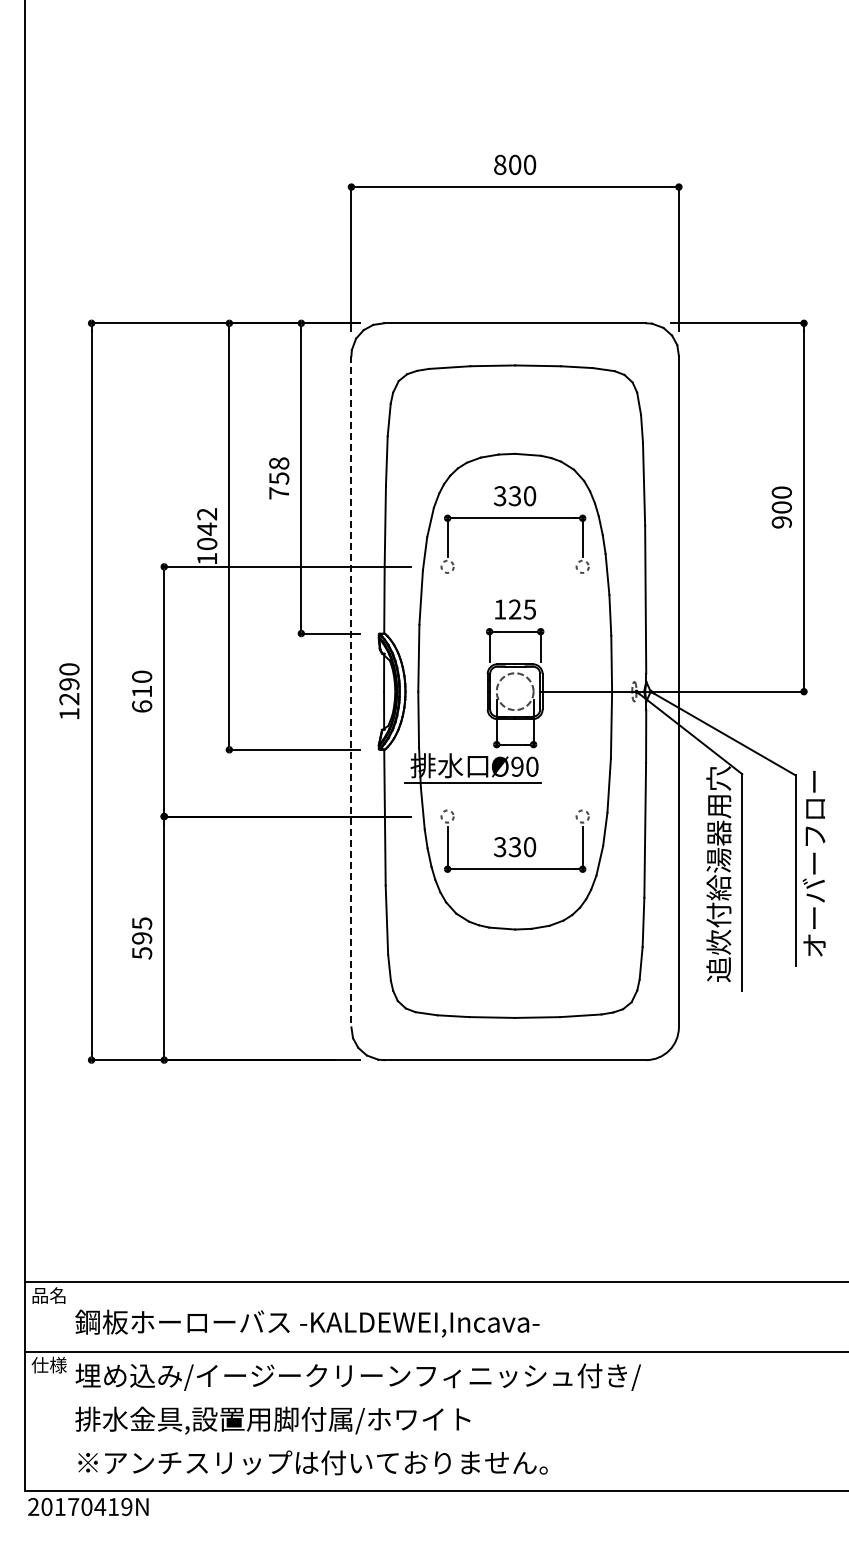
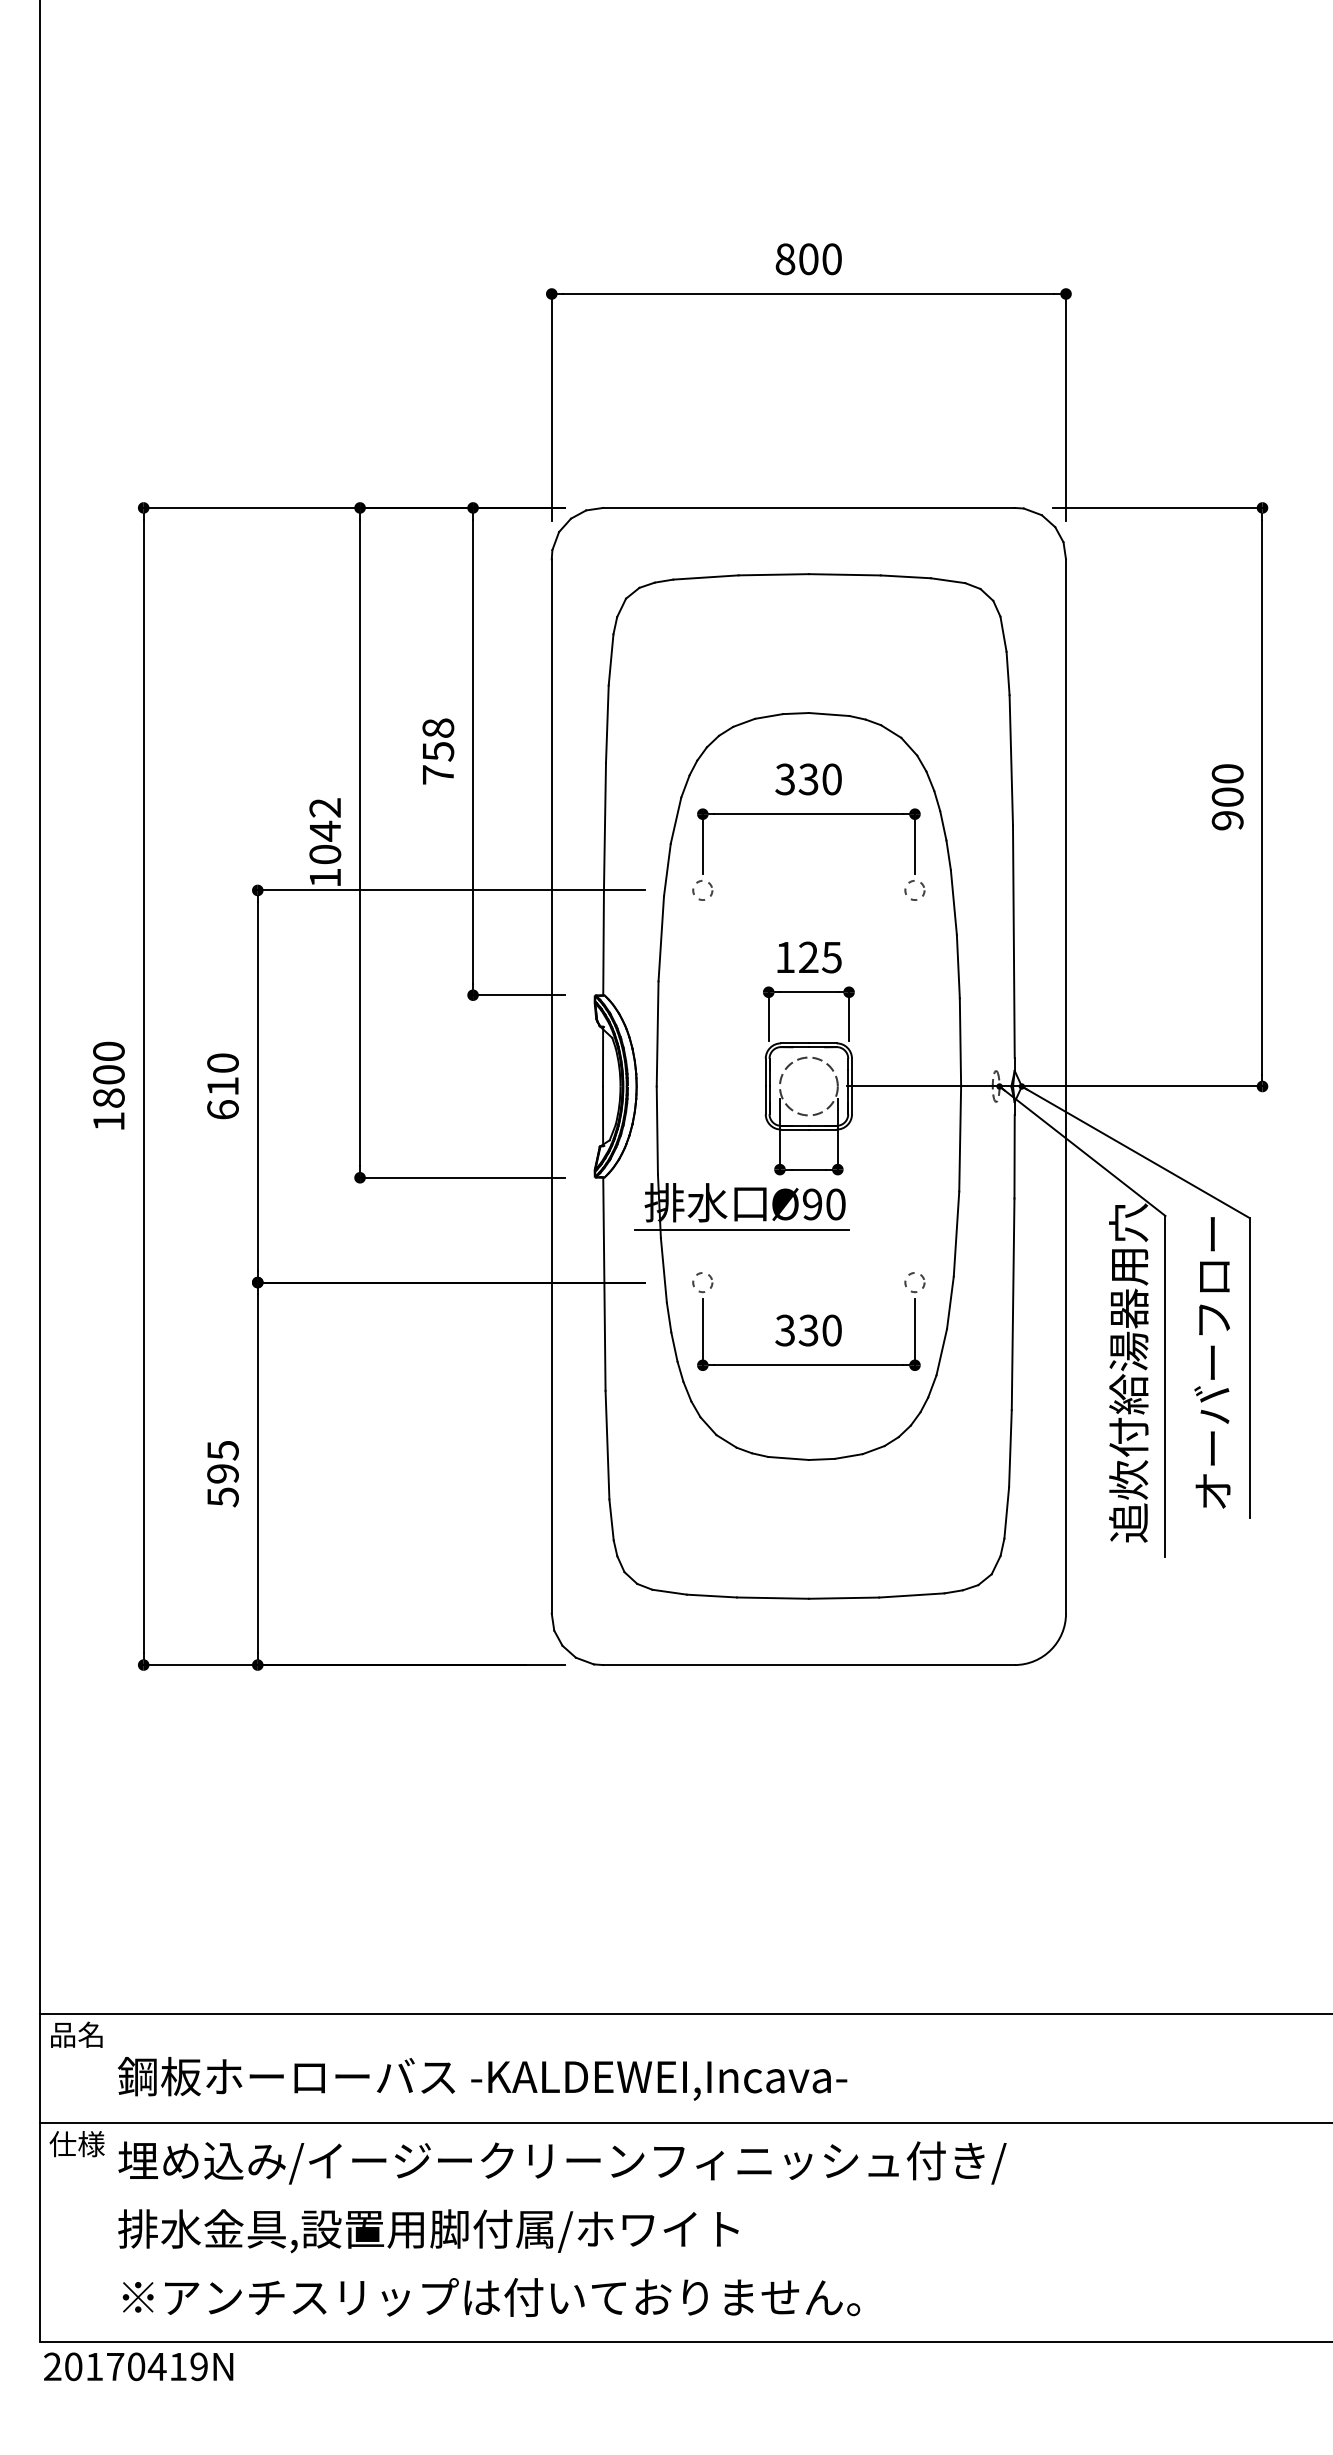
text: (69, 691) -> (109, 1086), 1290 -> 1800
line: (351, 691) -> (551, 1086), dashed -> solid
text: (813, 863) -> (1211, 1362), moved

